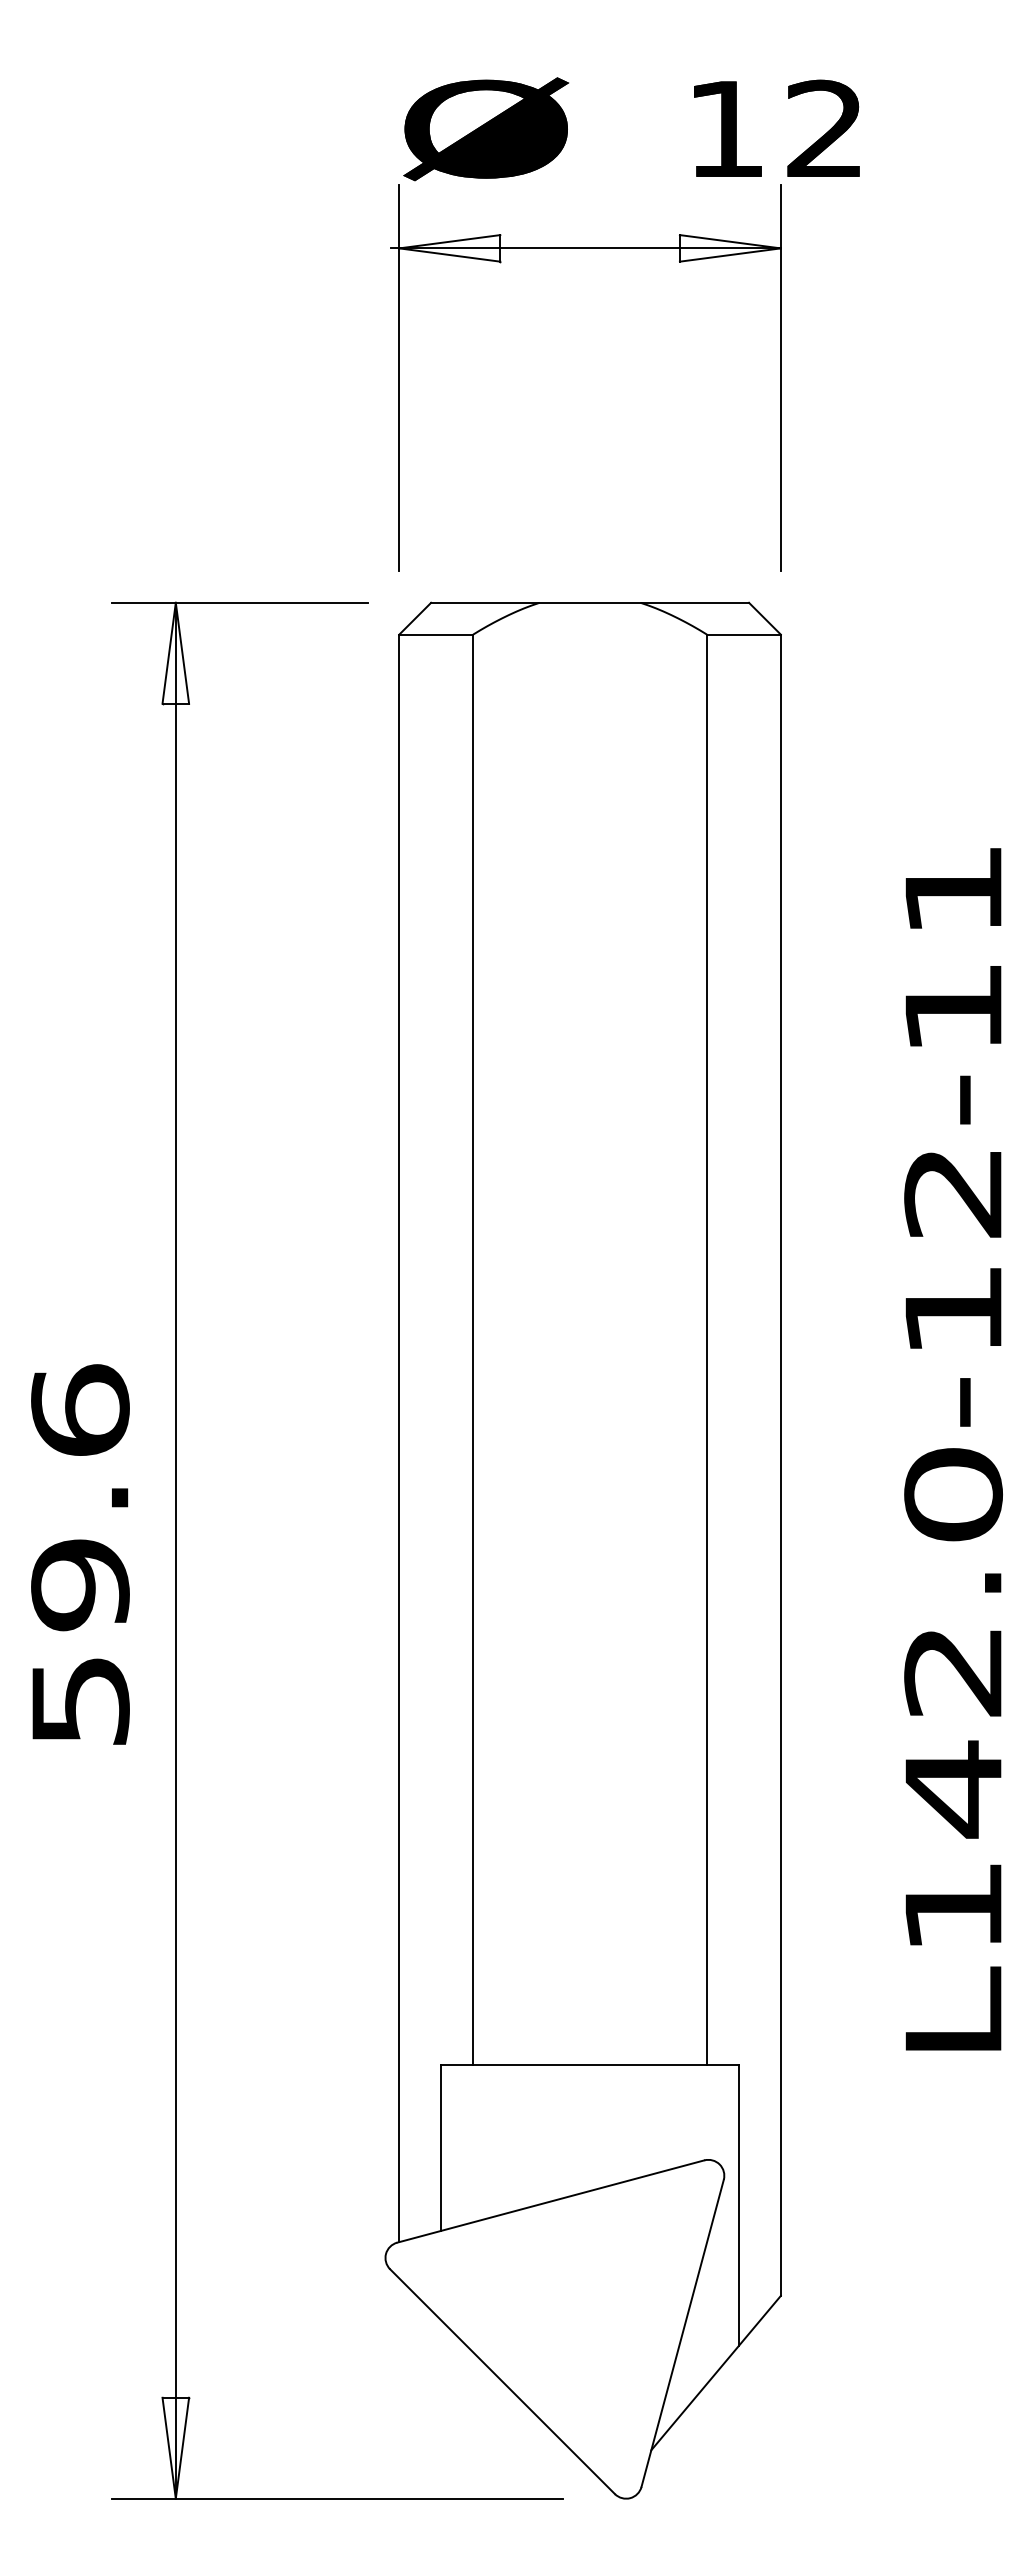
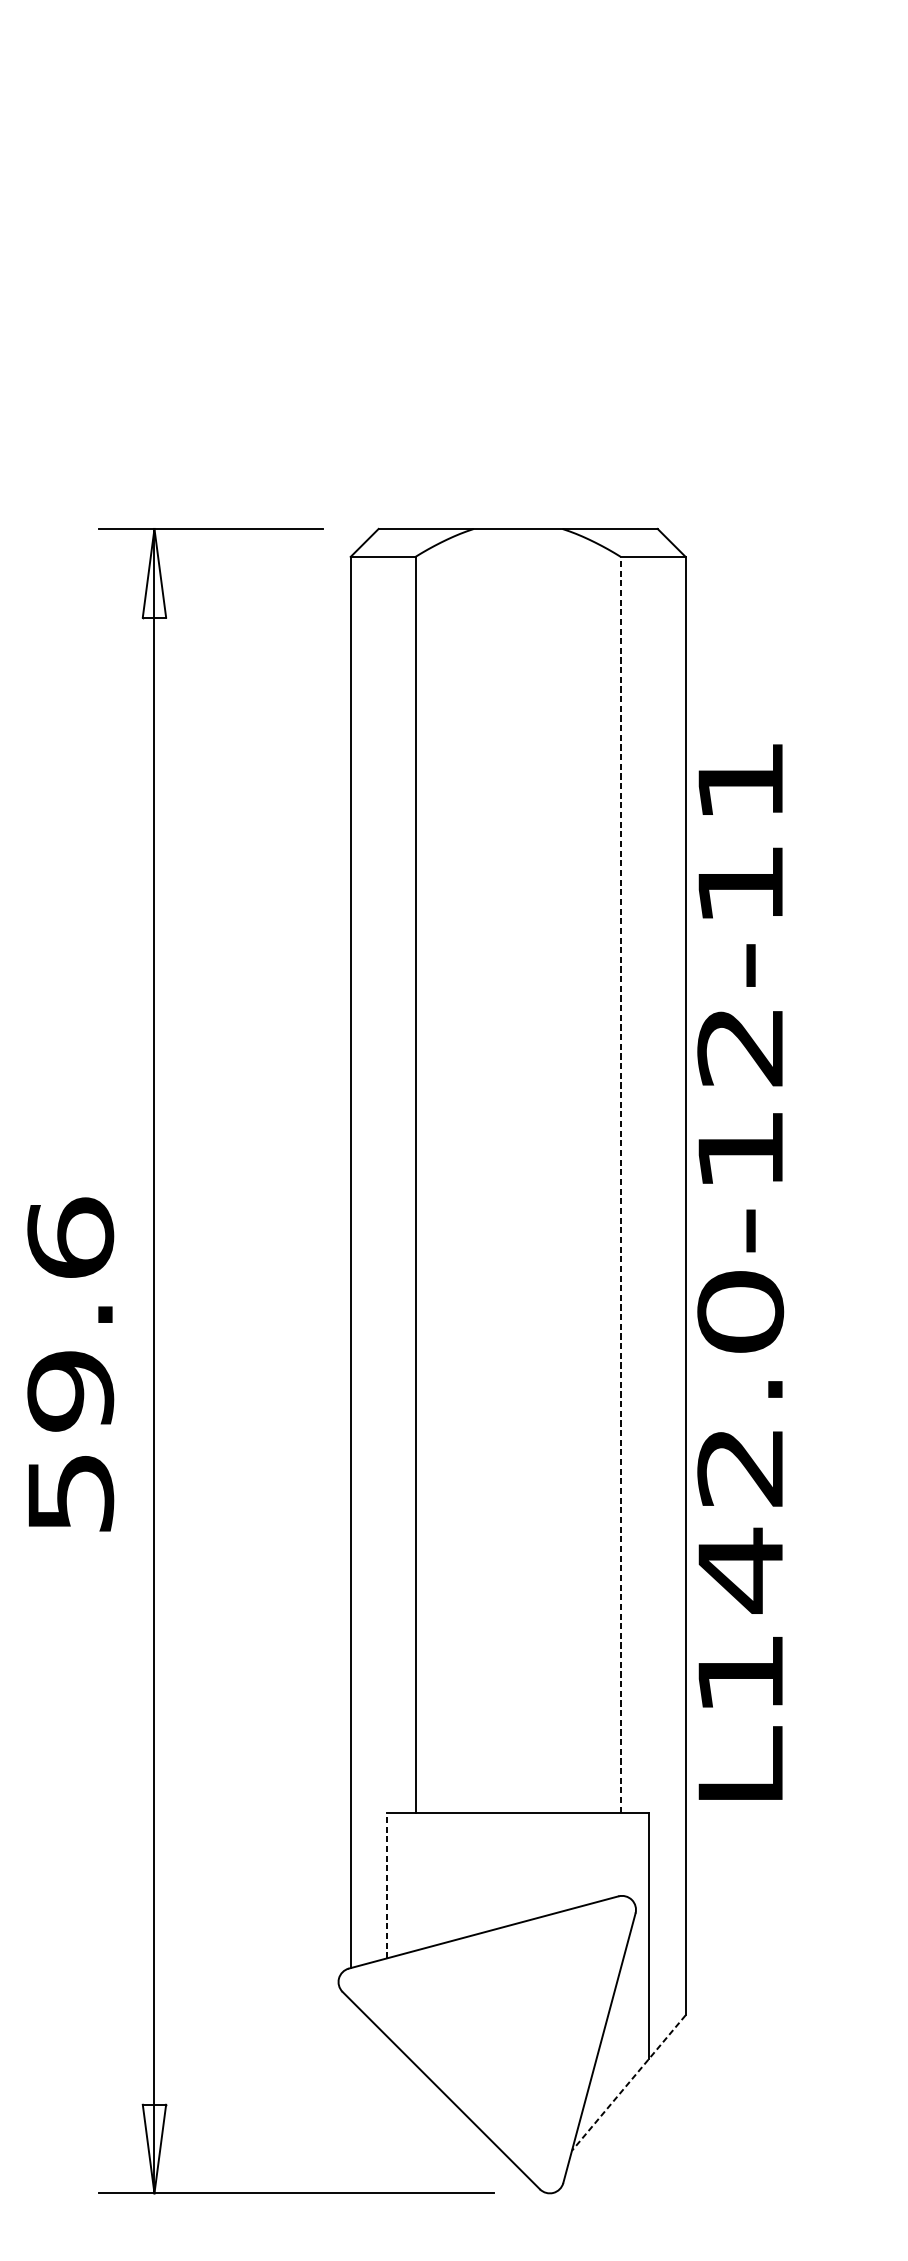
part: (624, 248) -> (548, 217), removed
line: (706, 1349) -> (620, 1184), solid -> dashed
text: (953, 1449) -> (740, 1272), moved
line: (440, 2148) -> (386, 1885), solid -> dashed
line: (716, 2373) -> (629, 2083), solid -> dashed

